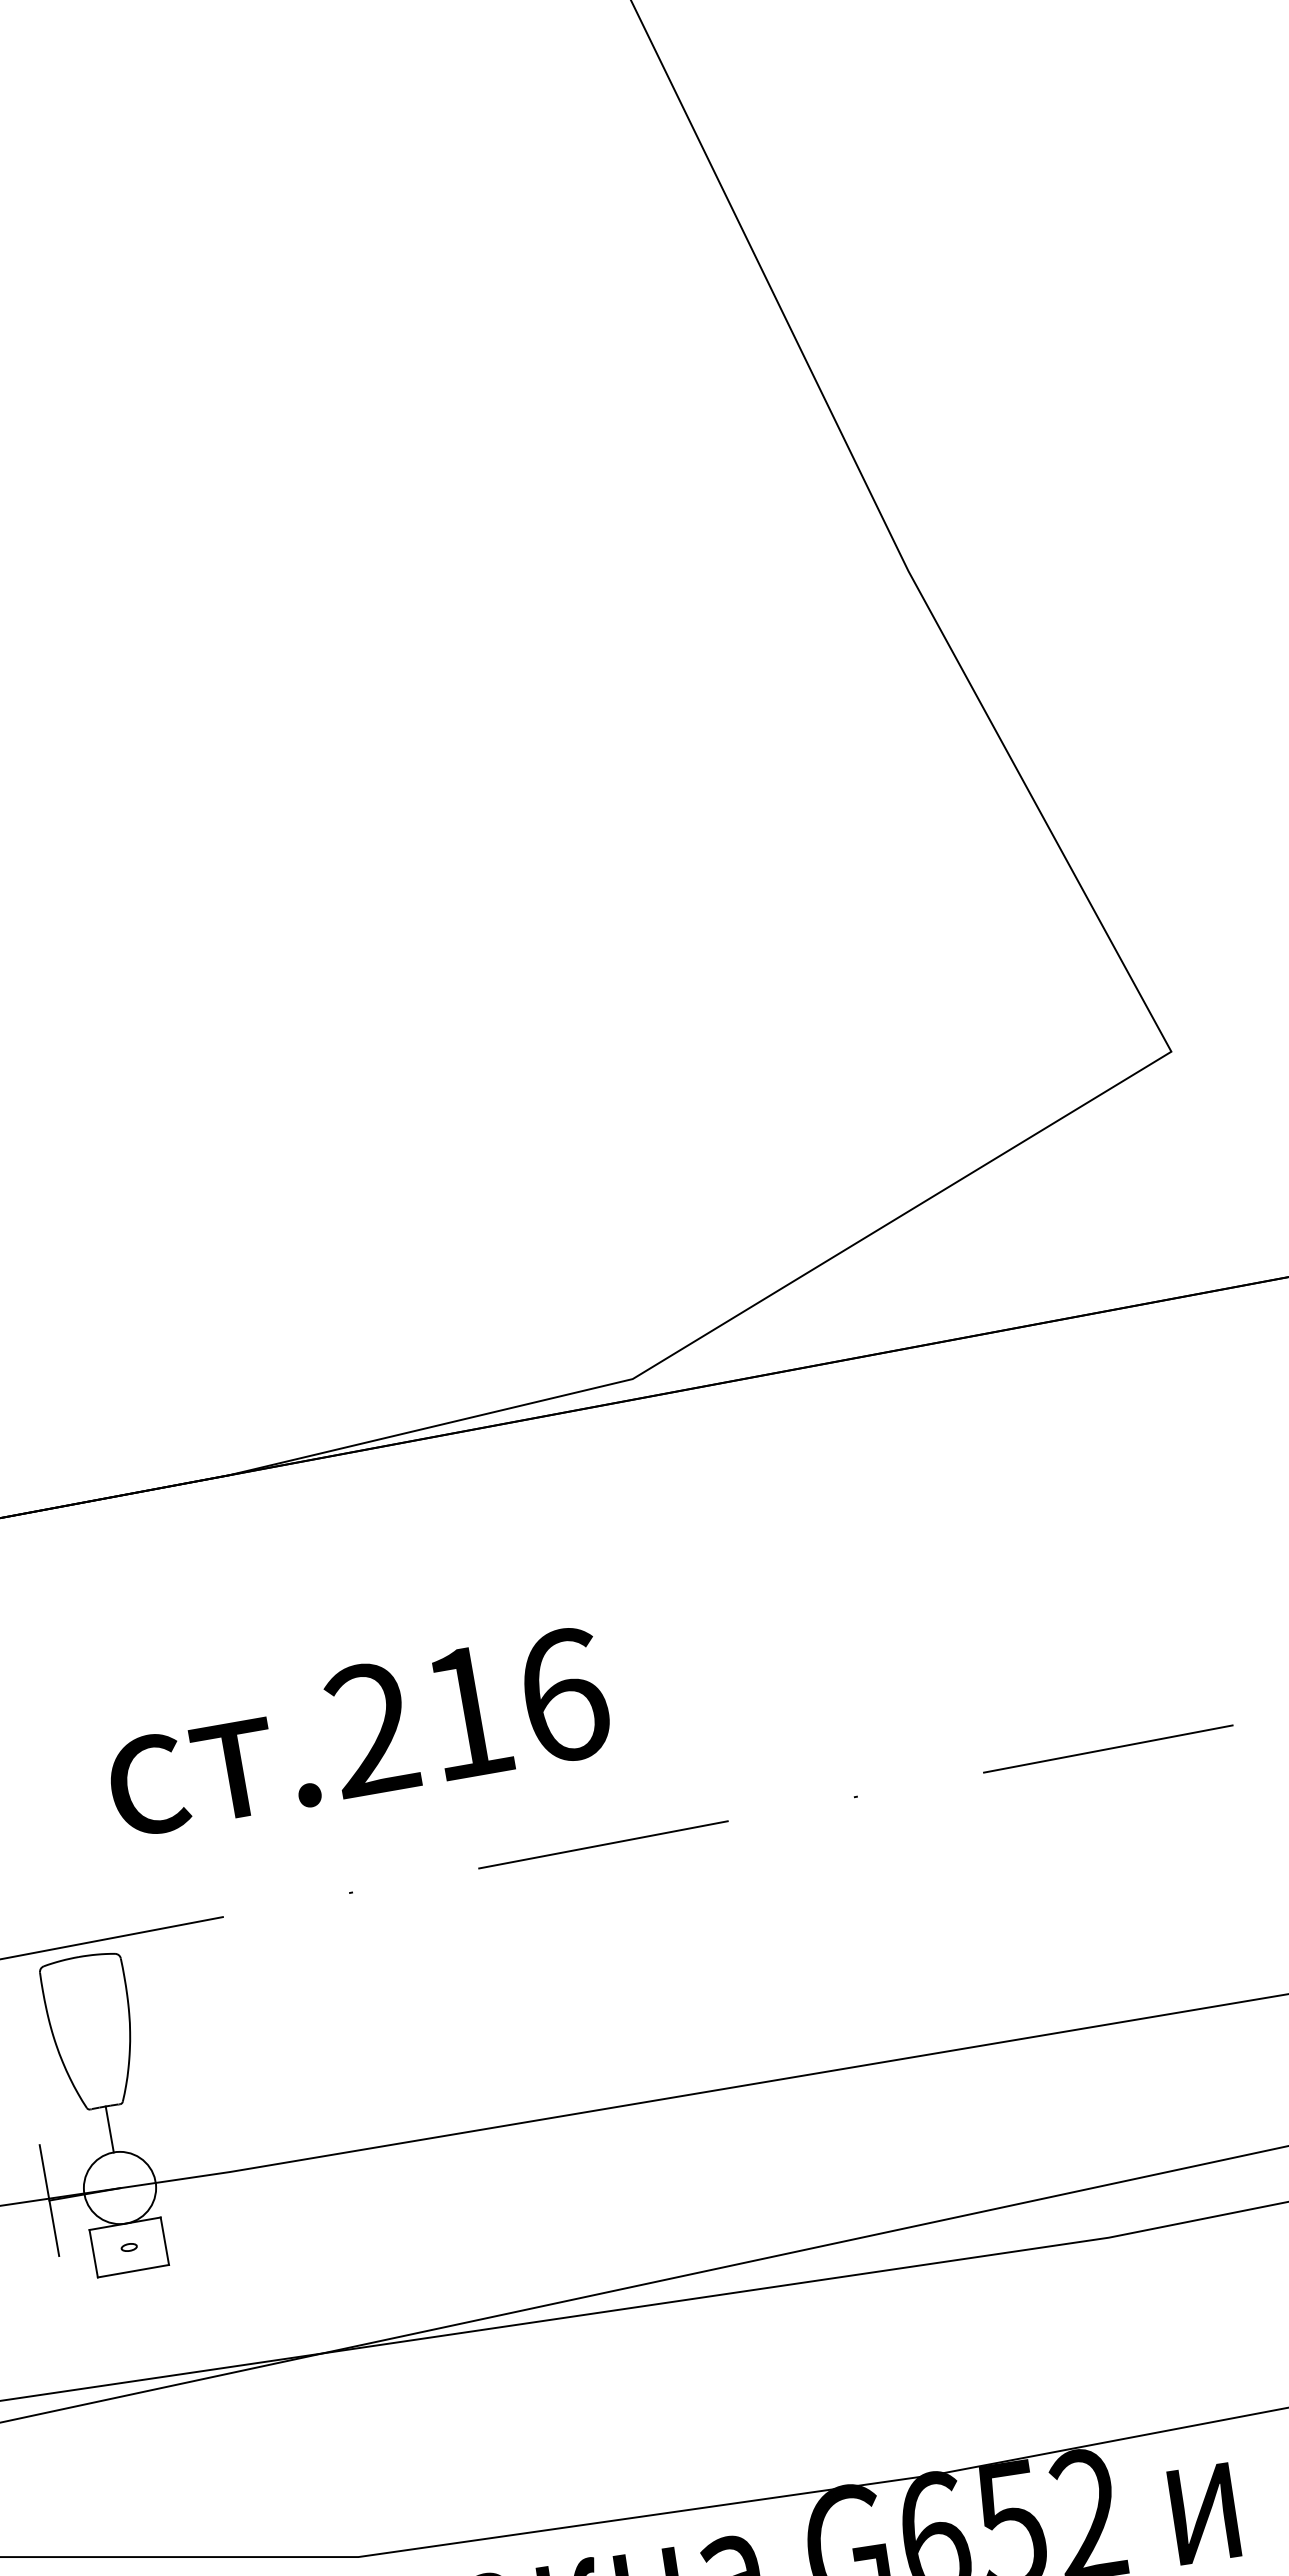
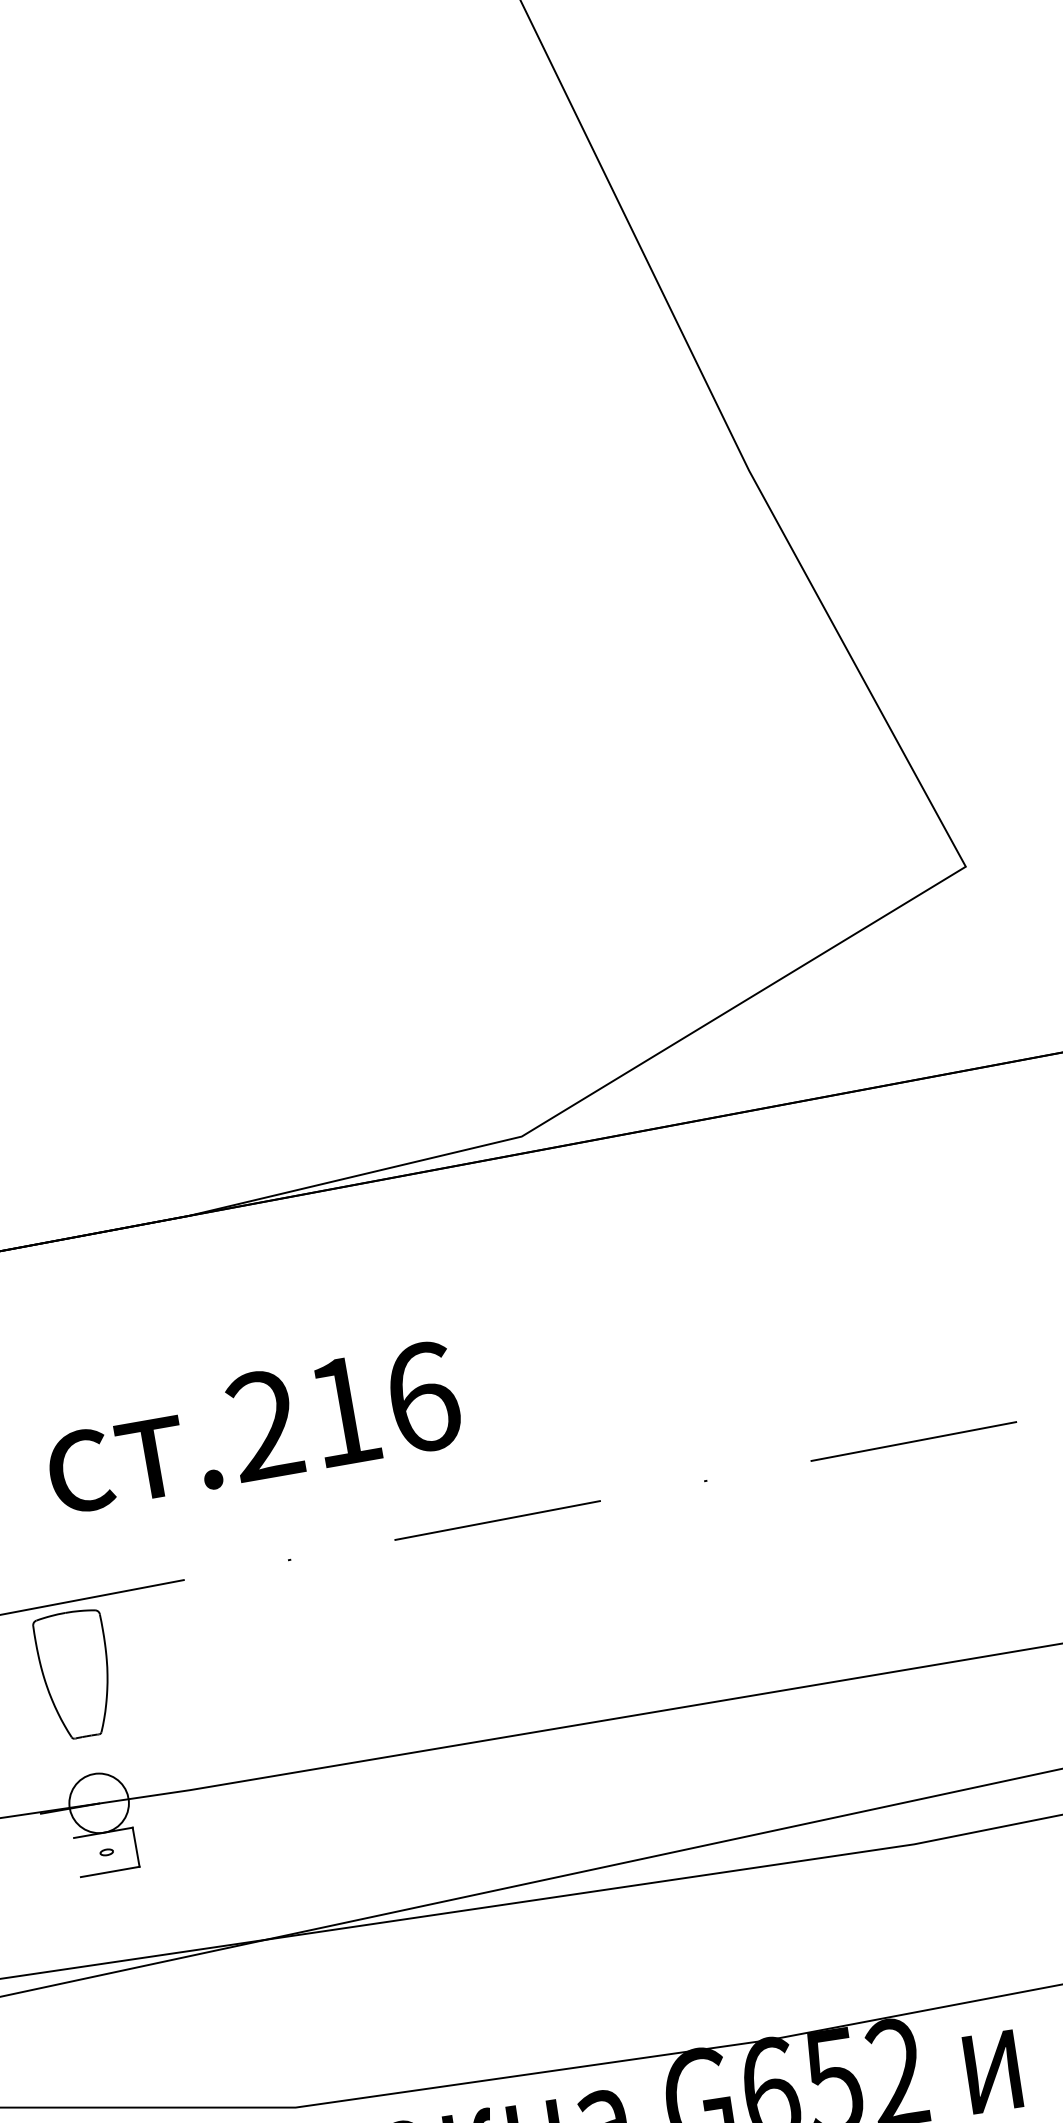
text: (360, 1730) -> (255, 1426), moved
line: (109, 2129) -> (90, 1755), removed
line: (49, 2200) -> (41, 1813), removed
line: (93, 2253) -> (77, 1857), removed

